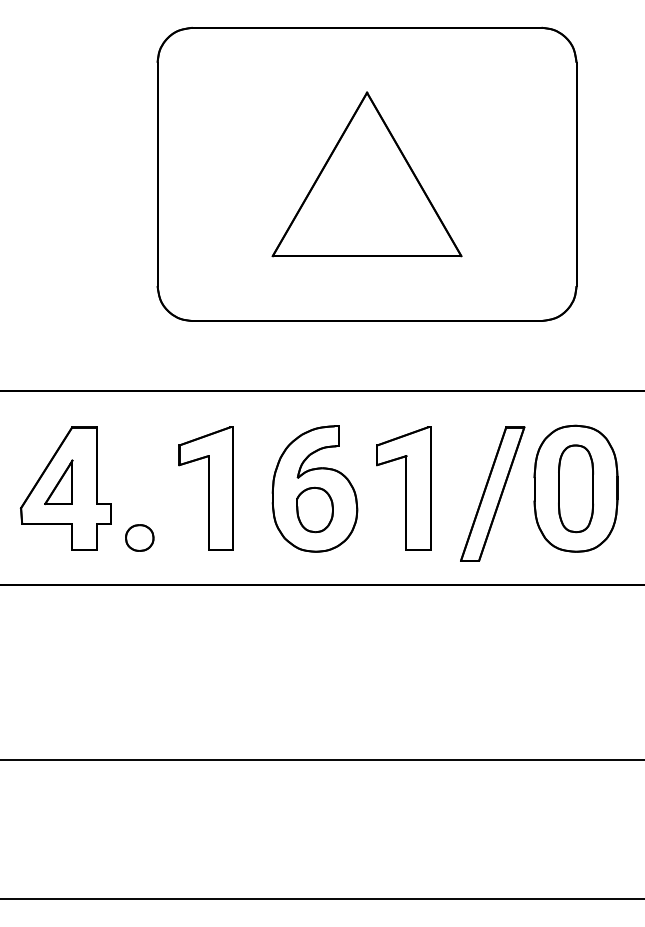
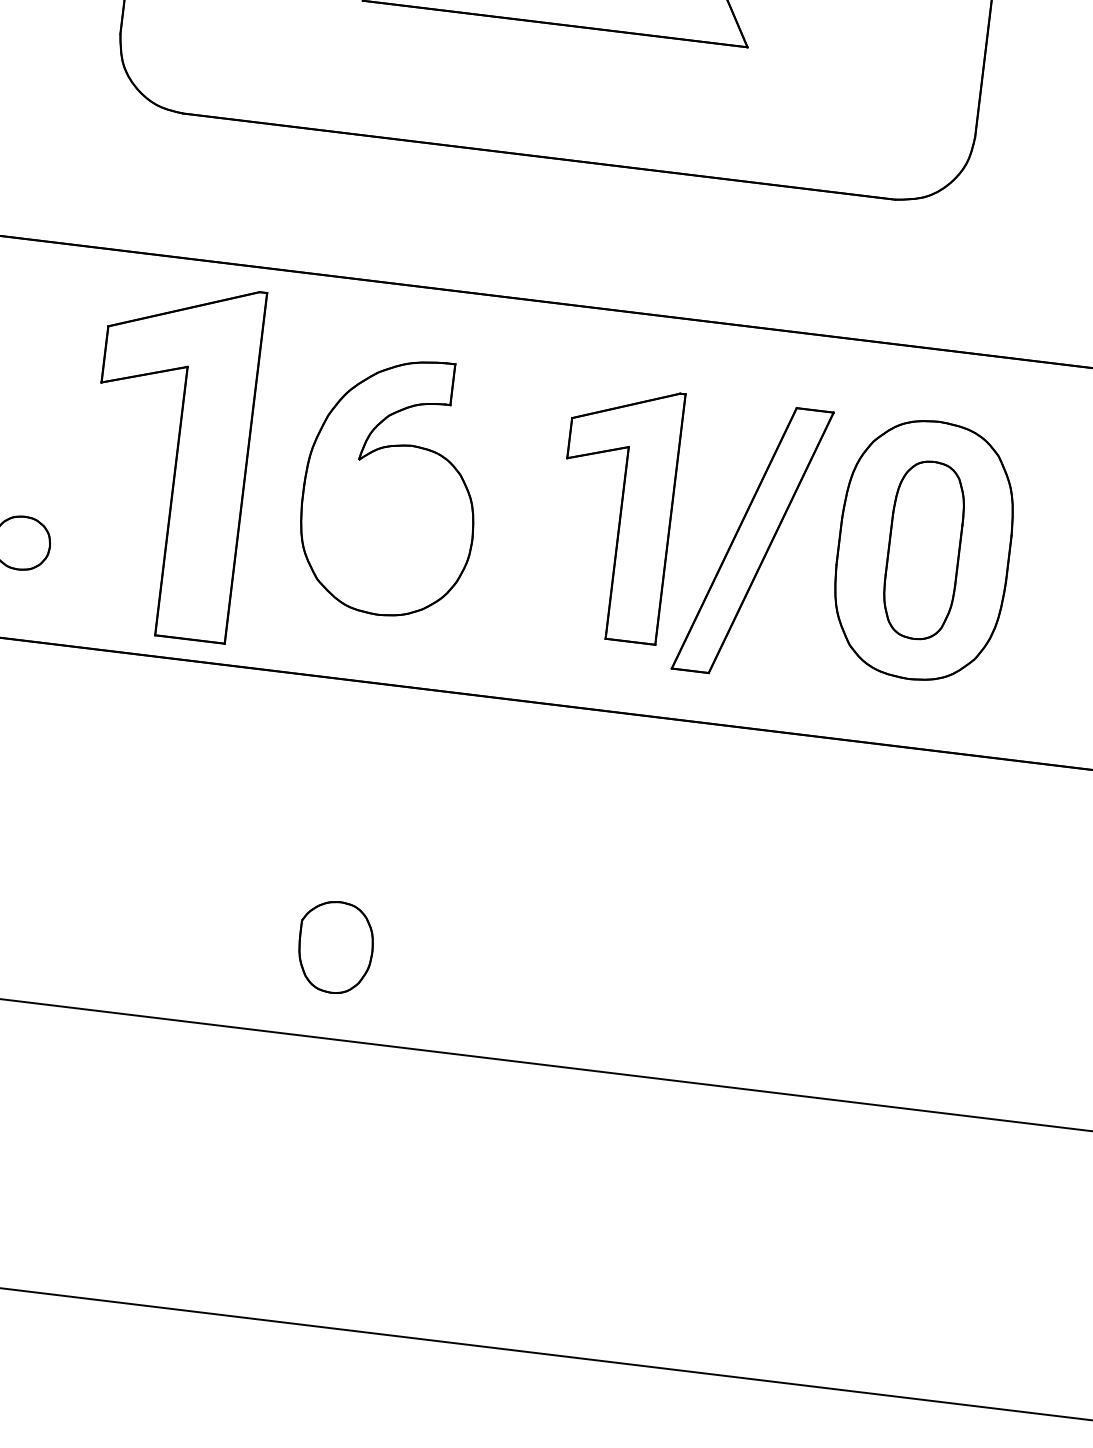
part: (205, 488) -> (168, 458), size x1.4
part: (403, 488) -> (614, 512), moved
part: (314, 509) -> (334, 946), moved

